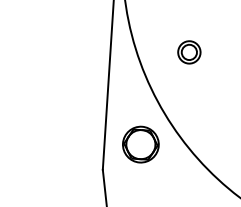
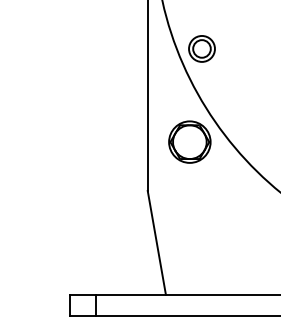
part: (188, 52) -> (201, 48), moved
part: (140, 144) -> (189, 141), moved

